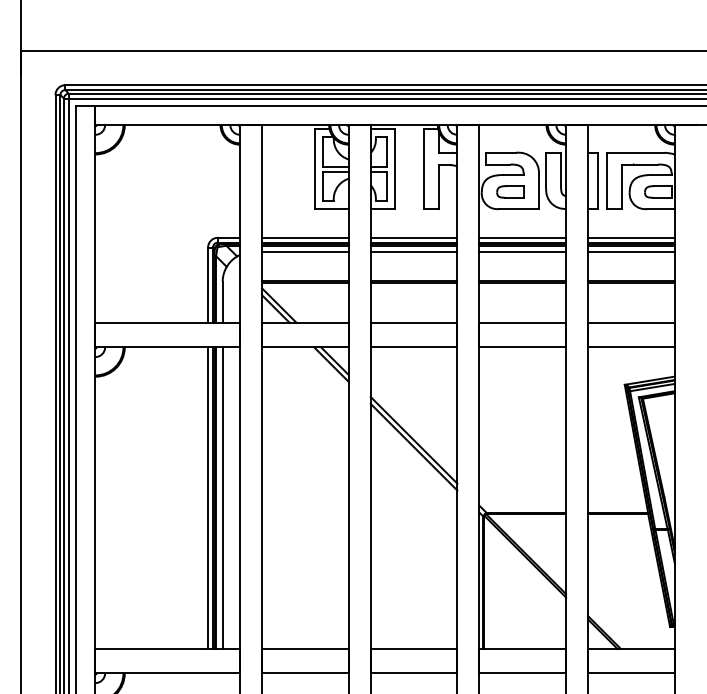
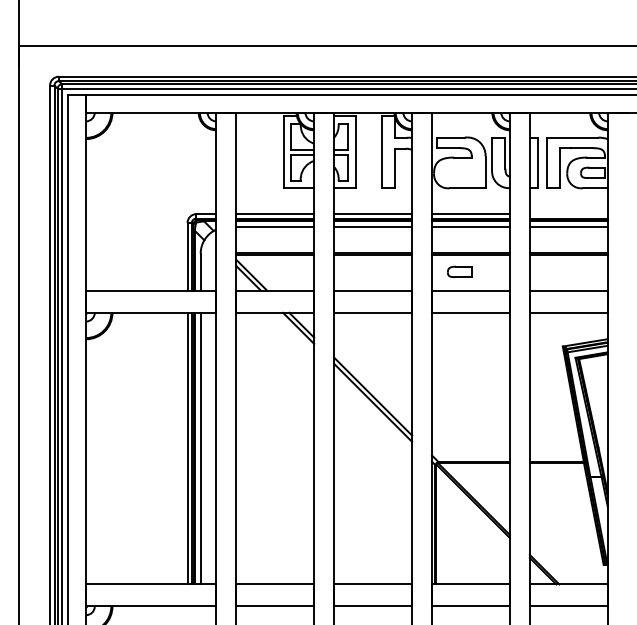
part: (510, 191) -> (459, 271), moved
line: (631, 237) -> (568, 213), removed

